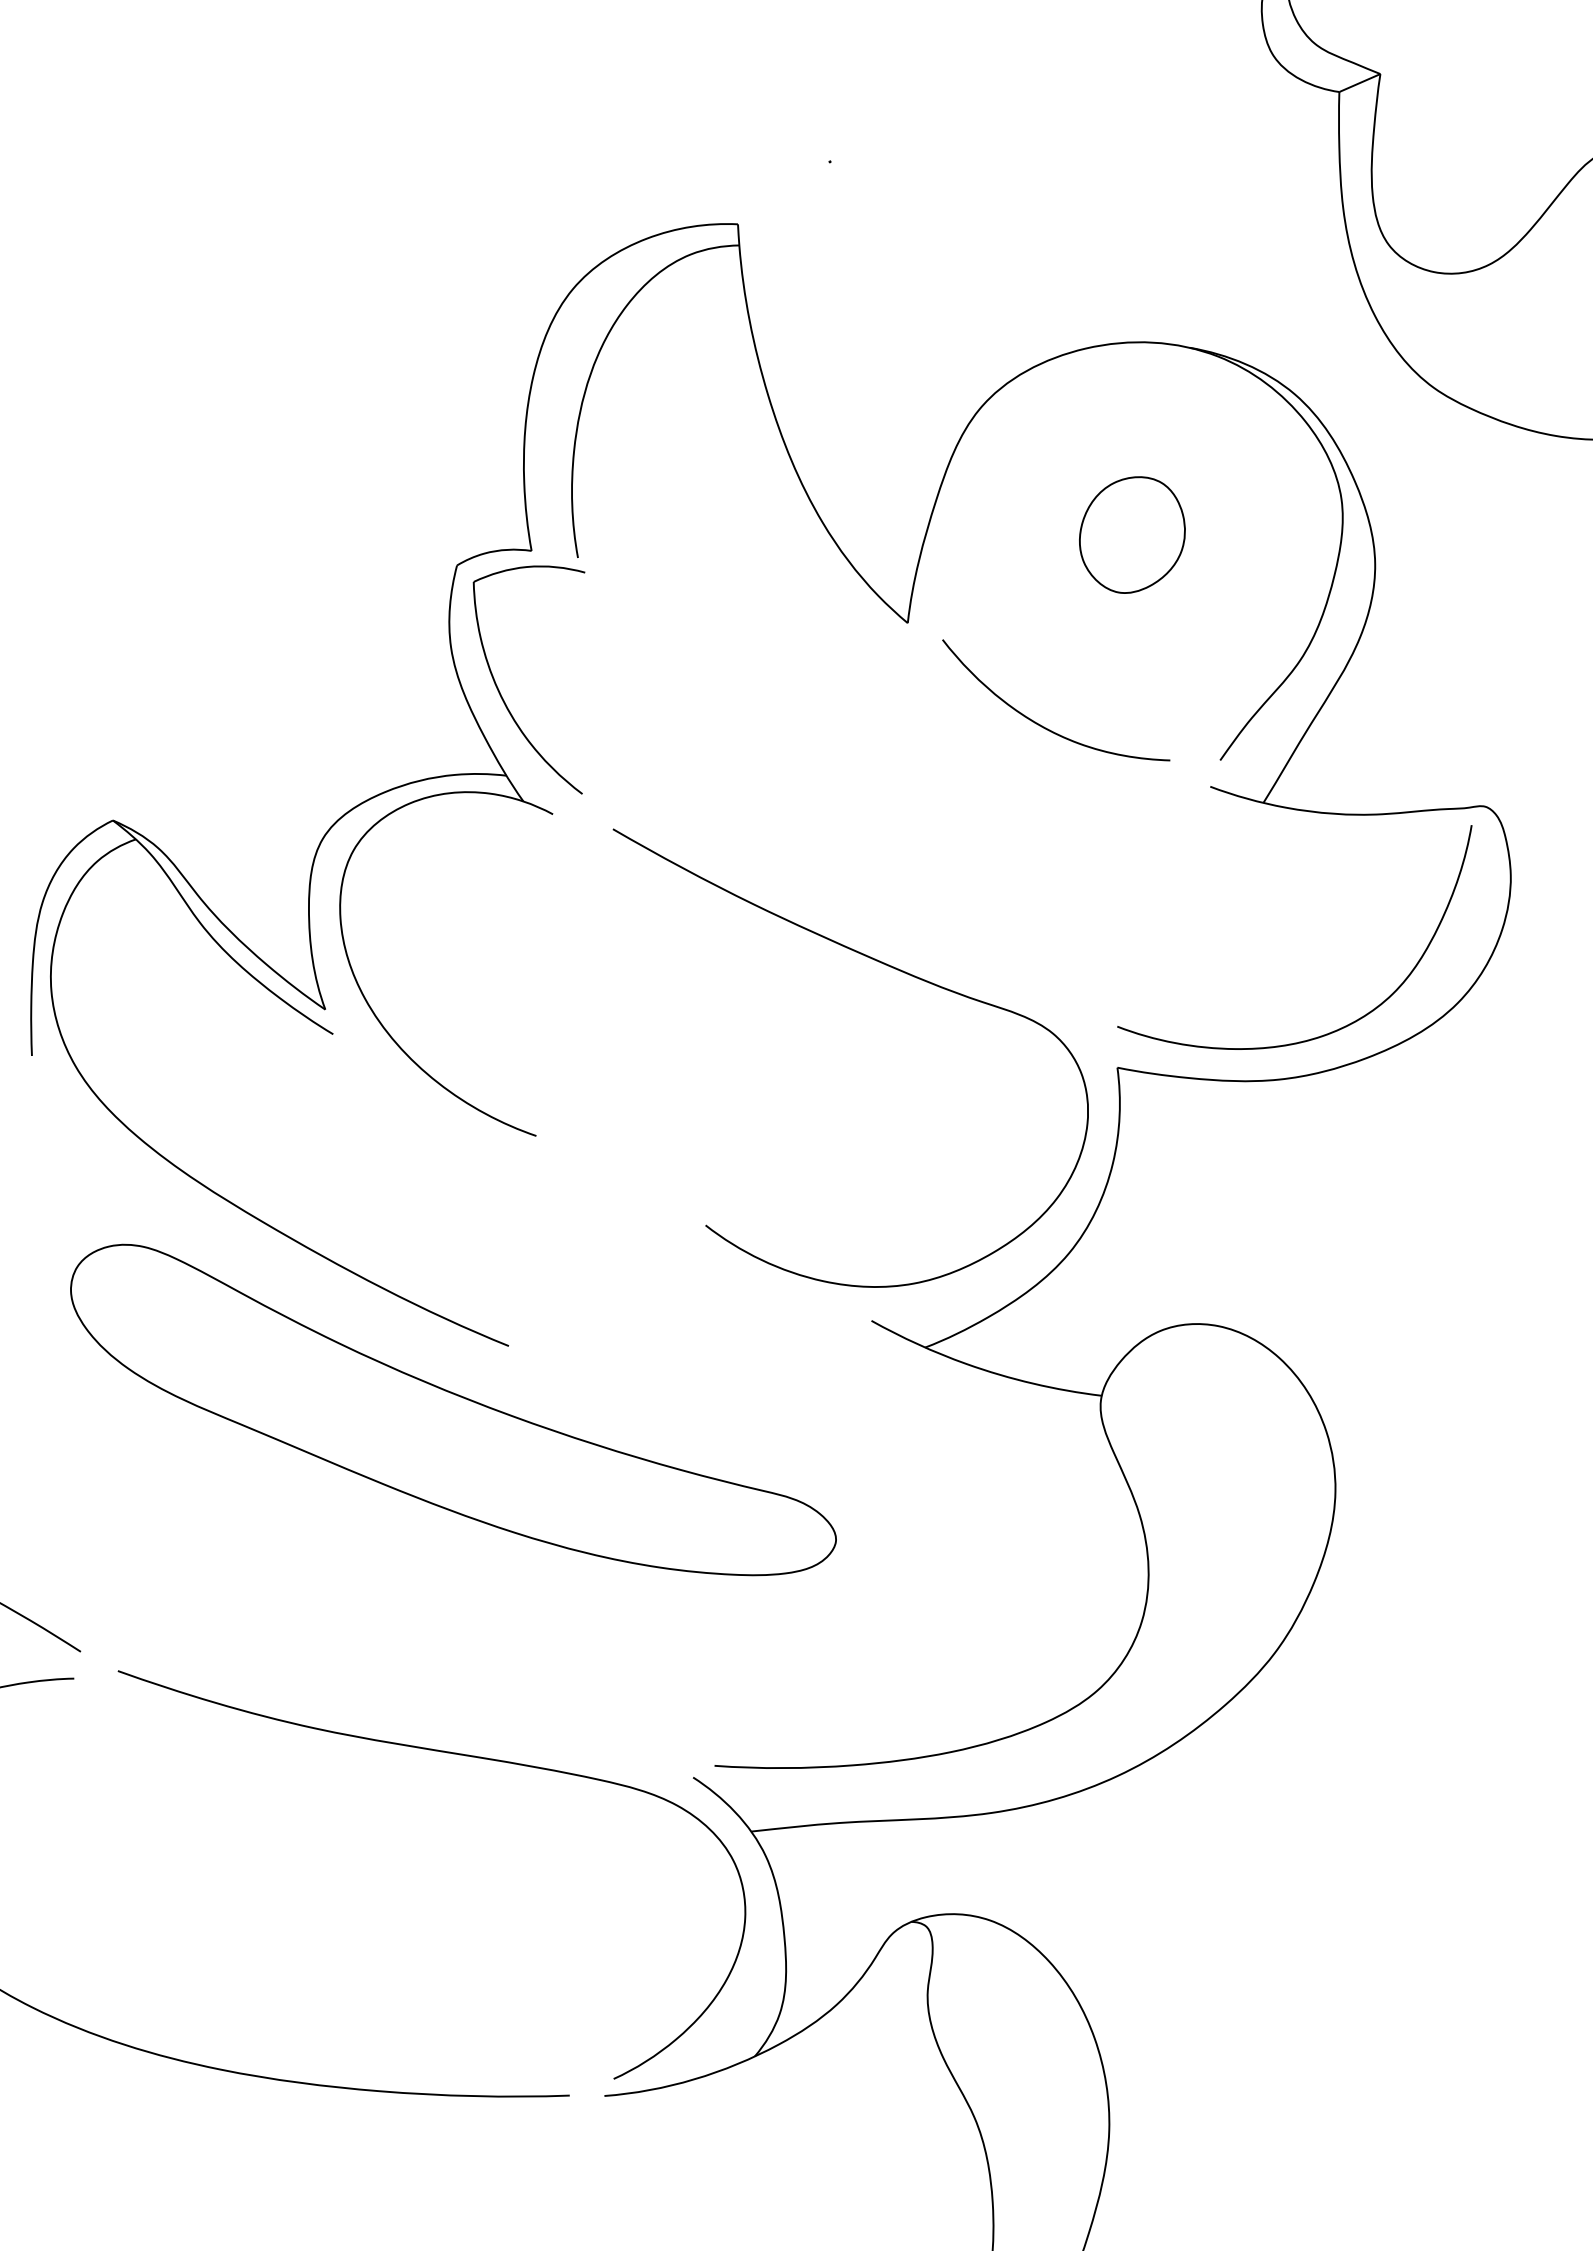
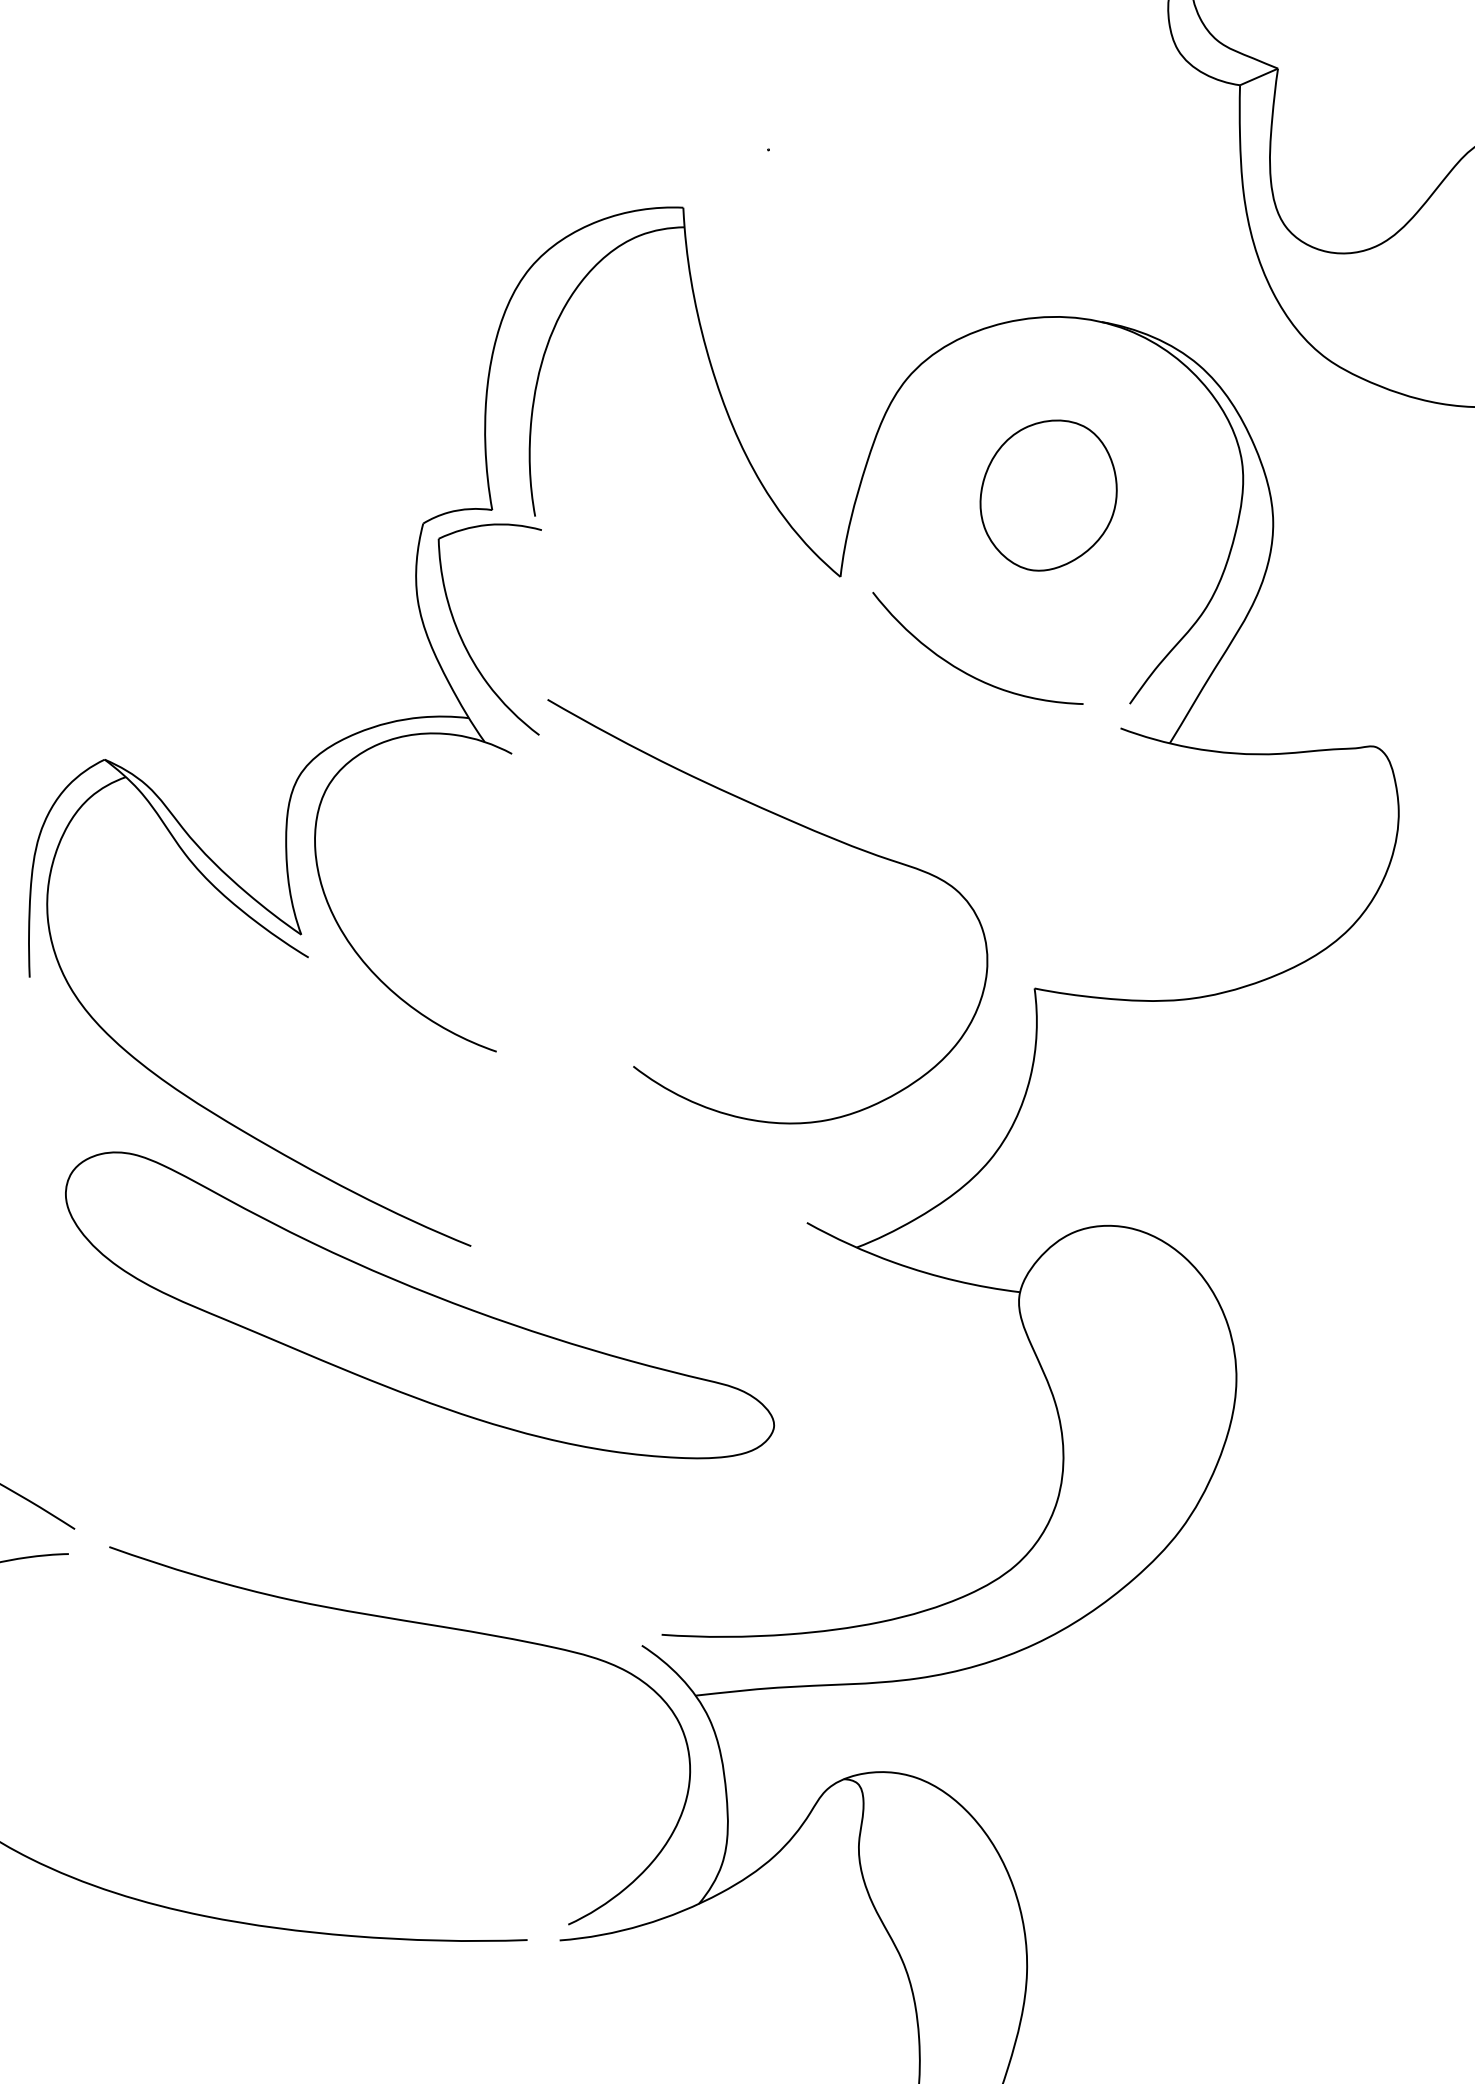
part: (1131, 534) -> (1047, 494), size x1.4
curve: (889, 967) -> (803, 827), moved
curve: (1332, 1030) -> (1233, 954), removed

